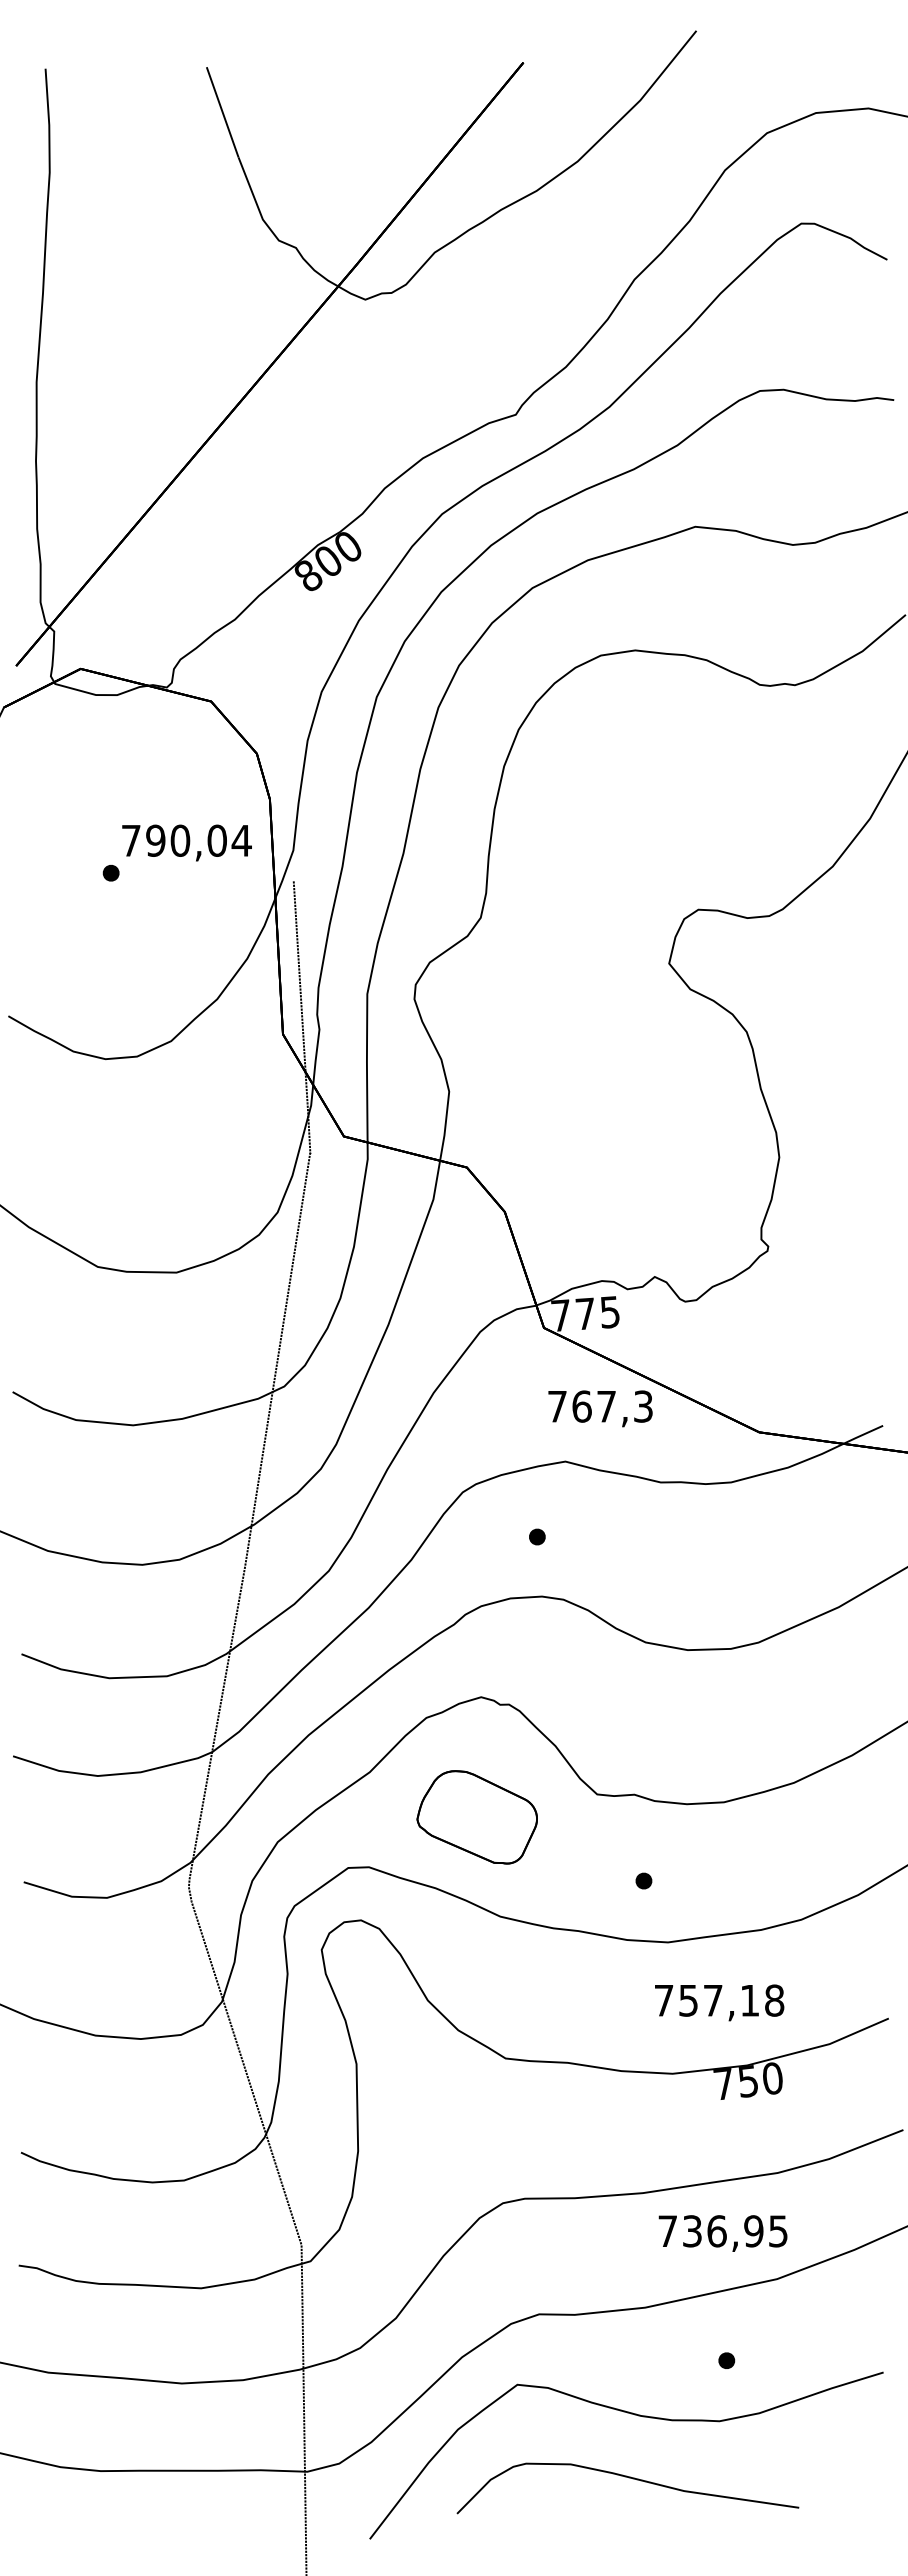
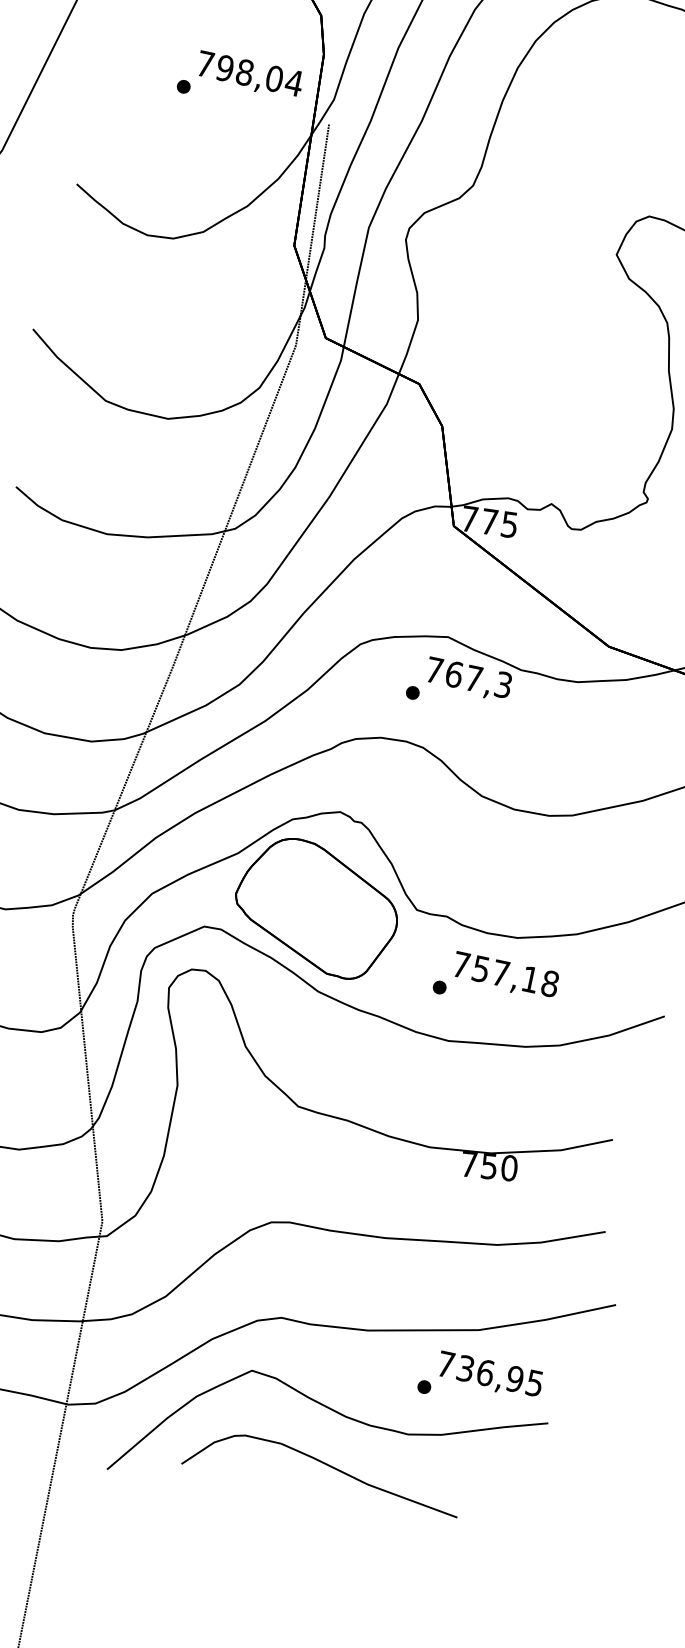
text: (180, 840) -> (245, 72), 790,04 -> 798,04
text: (600, 1408) -> (468, 679), moved
part: (476, 1817) -> (316, 907), size x1.67
text: (719, 2002) -> (505, 975), moved
text: (722, 2233) -> (489, 1375), moved

